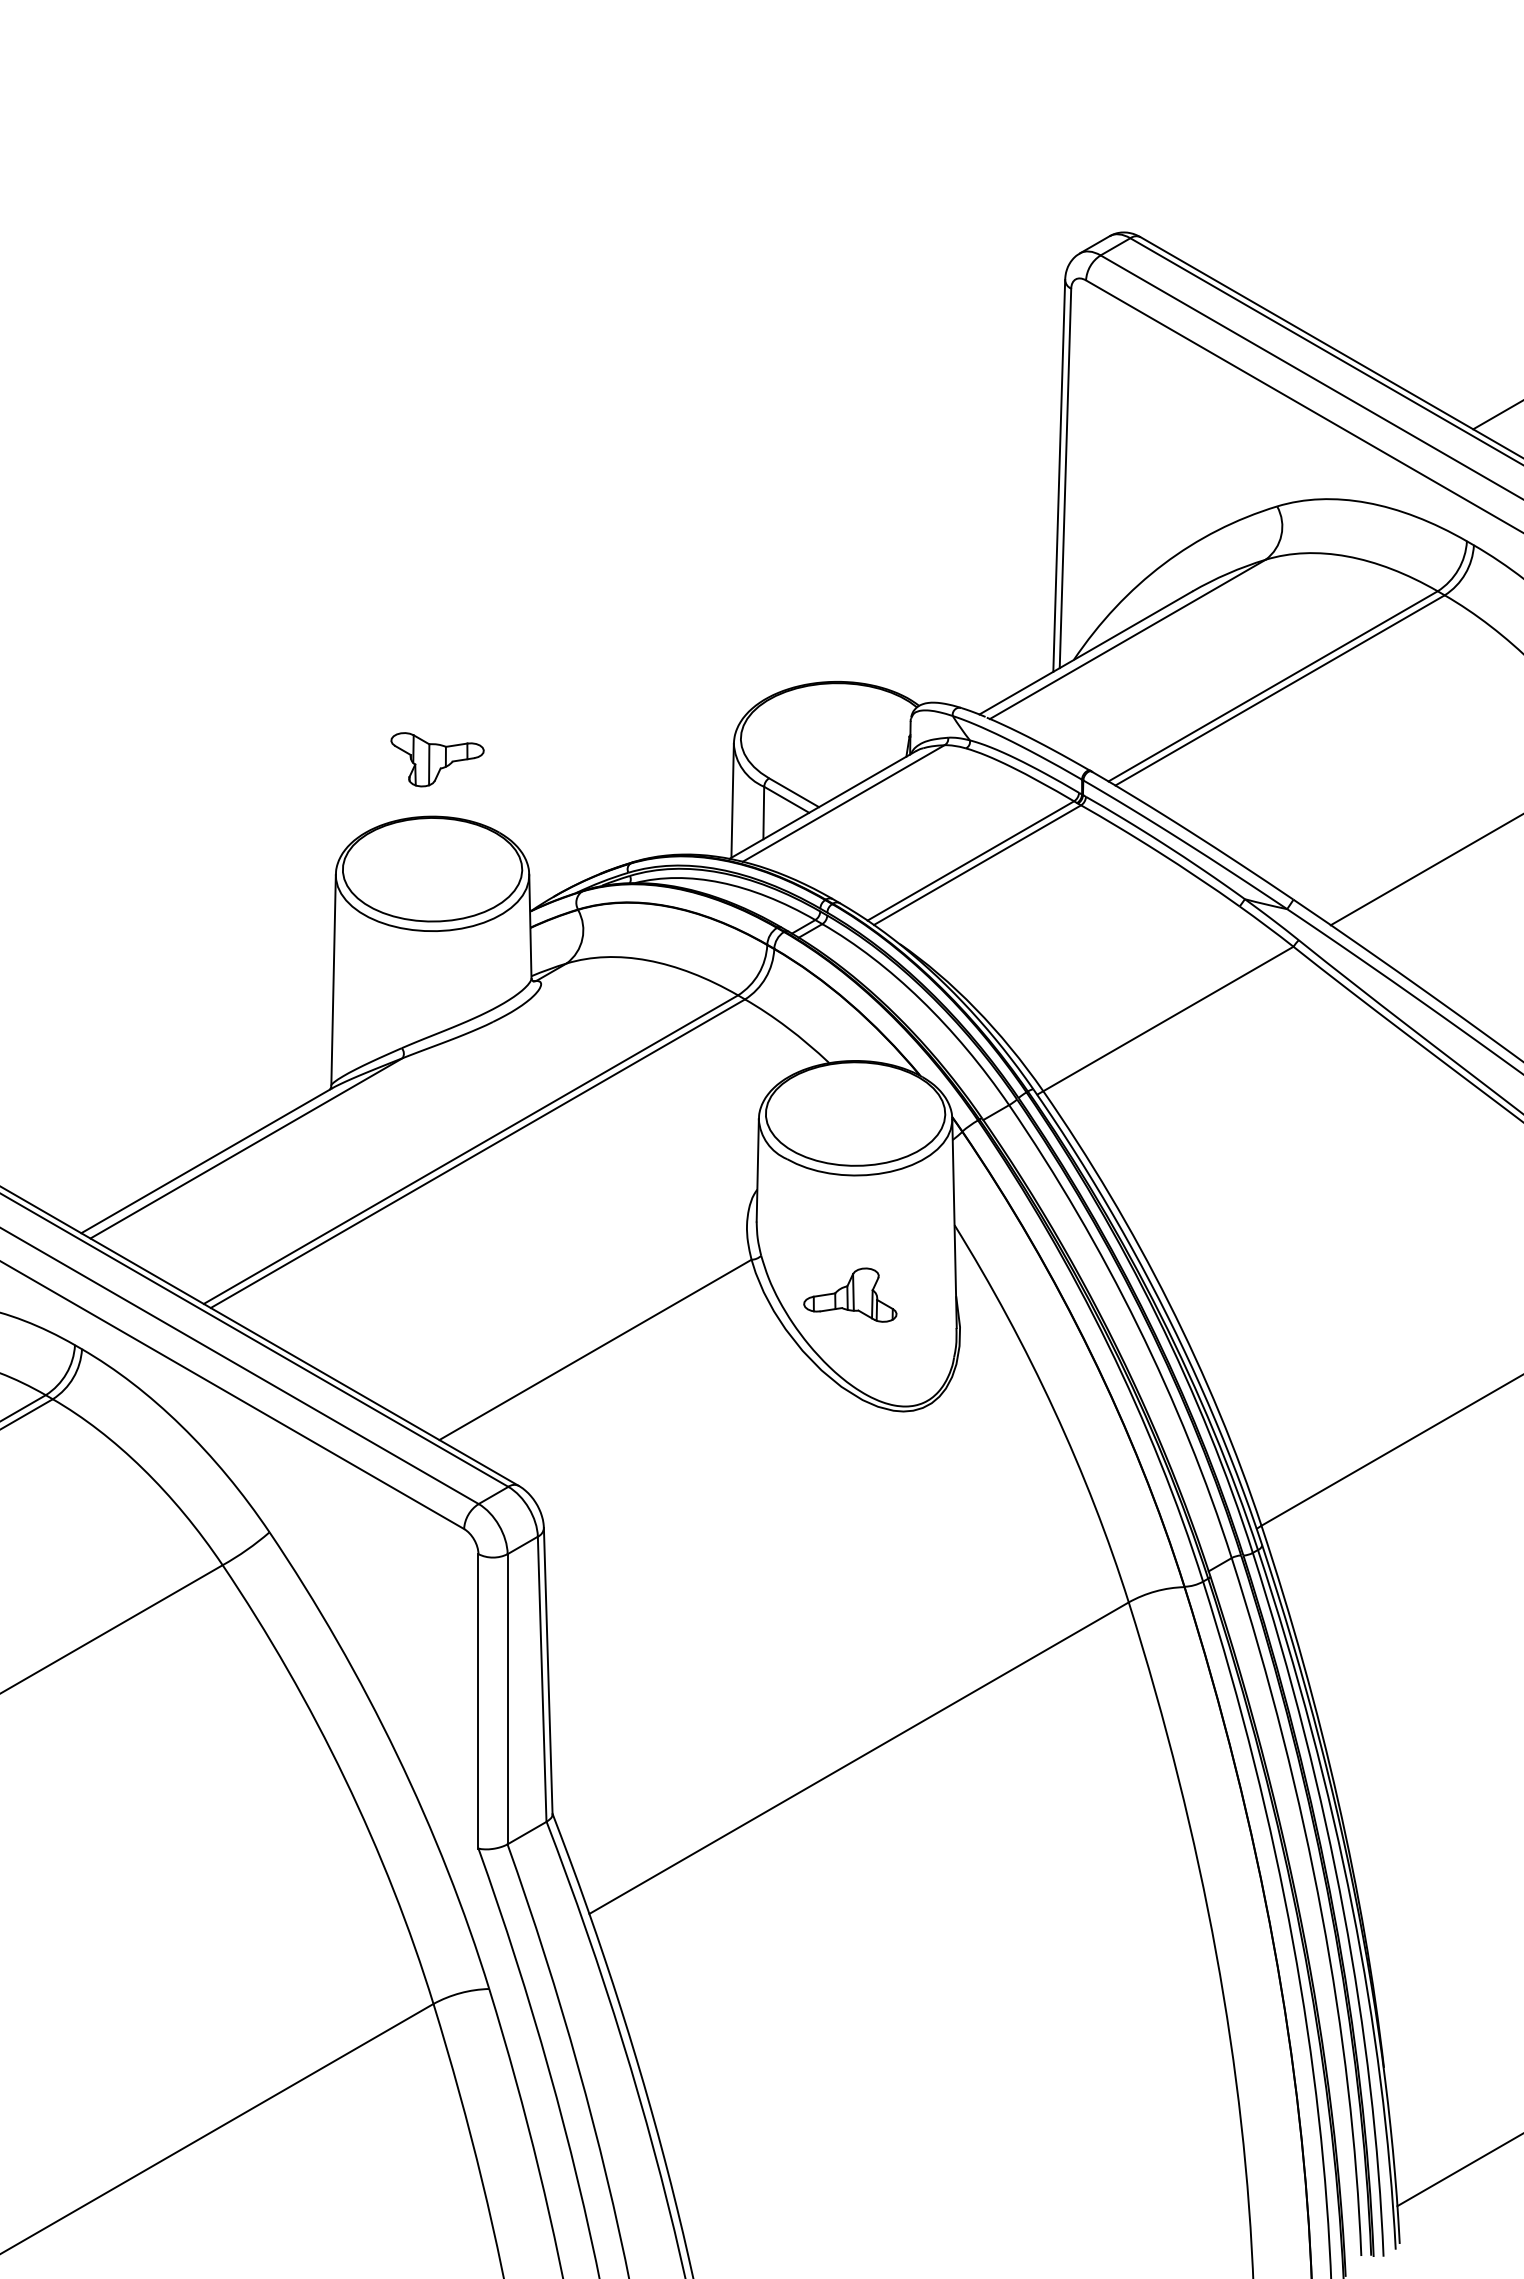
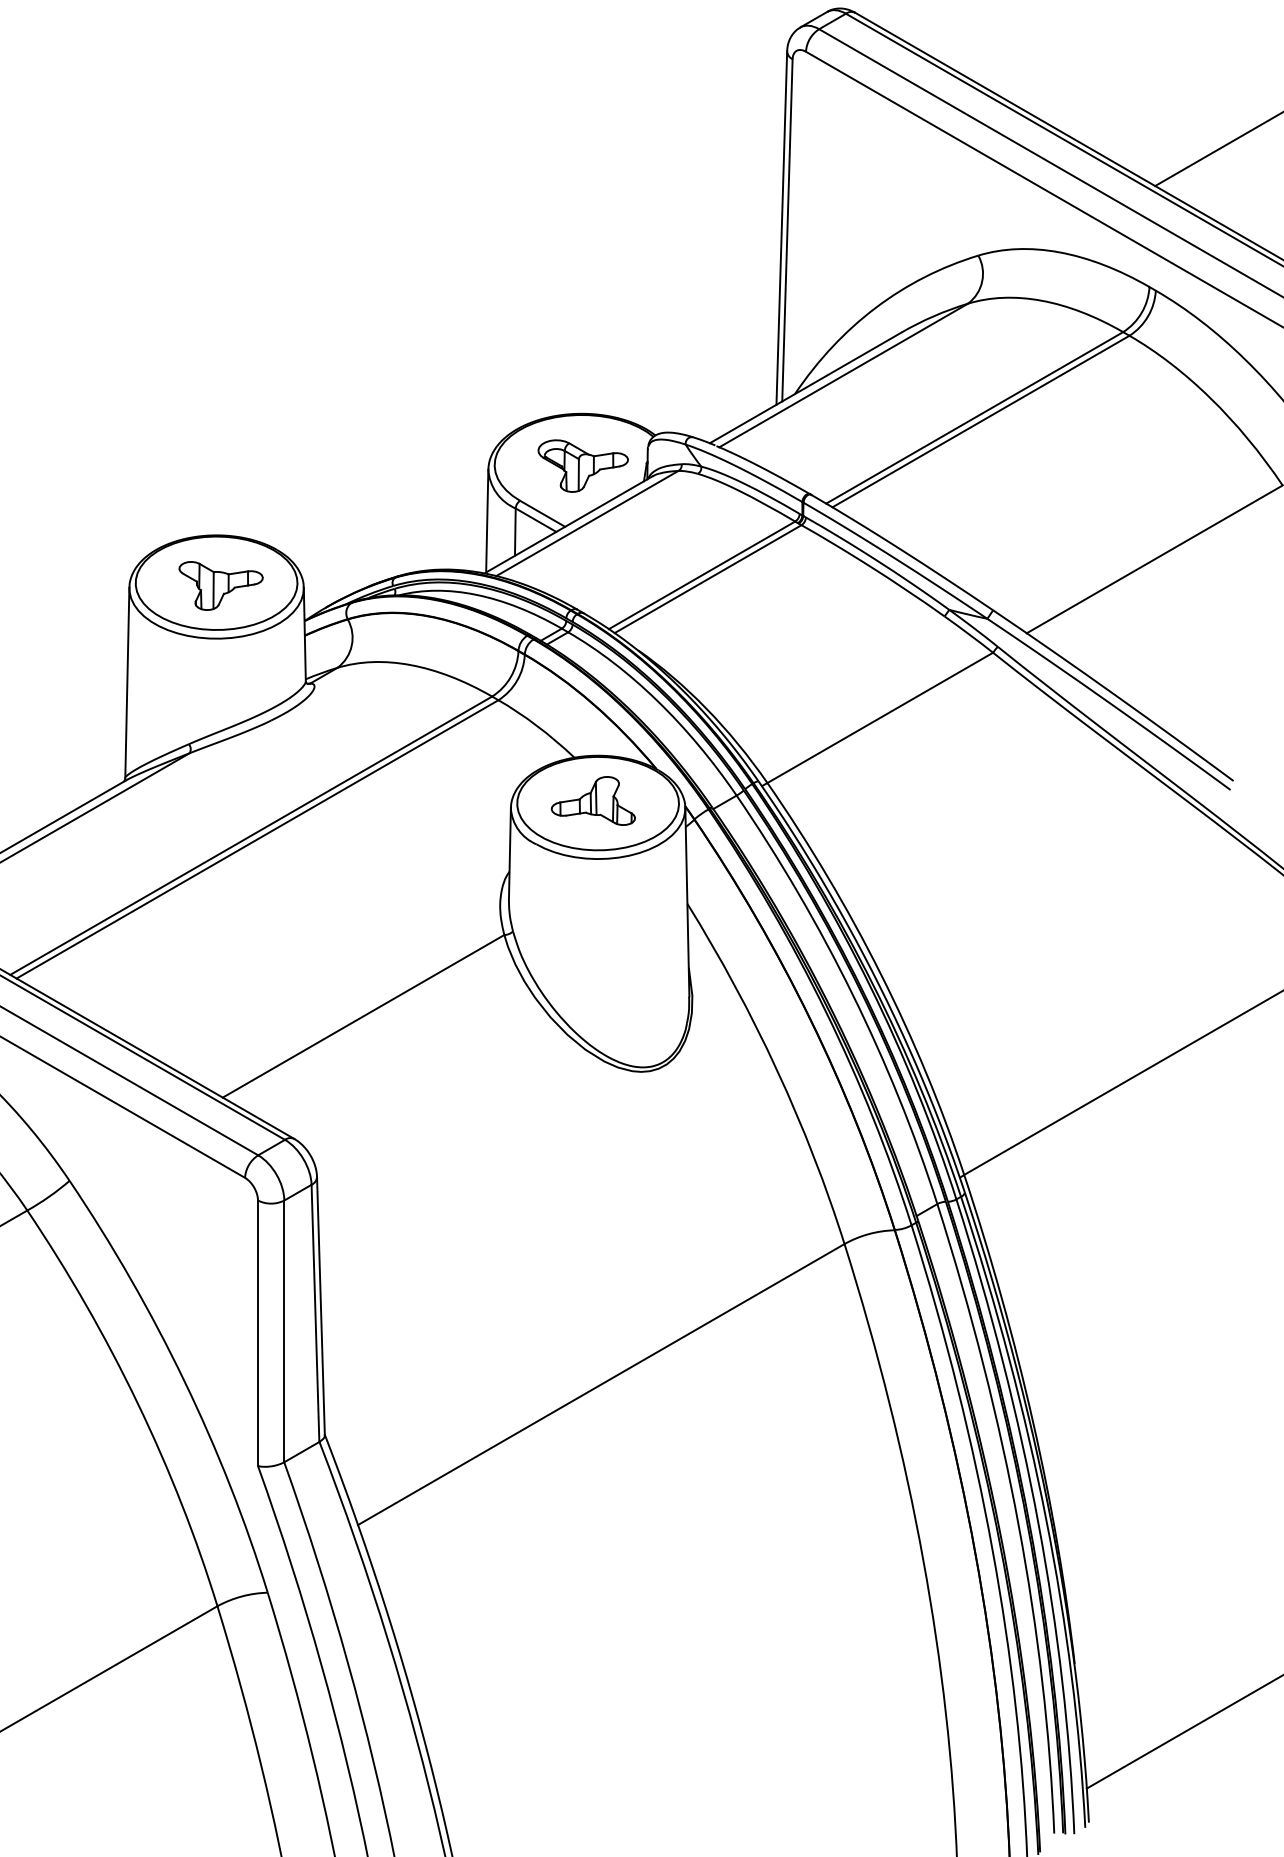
part: (838, 739) -> (582, 465), added
part: (437, 759) -> (221, 585), moved
part: (850, 1294) -> (593, 800), moved

